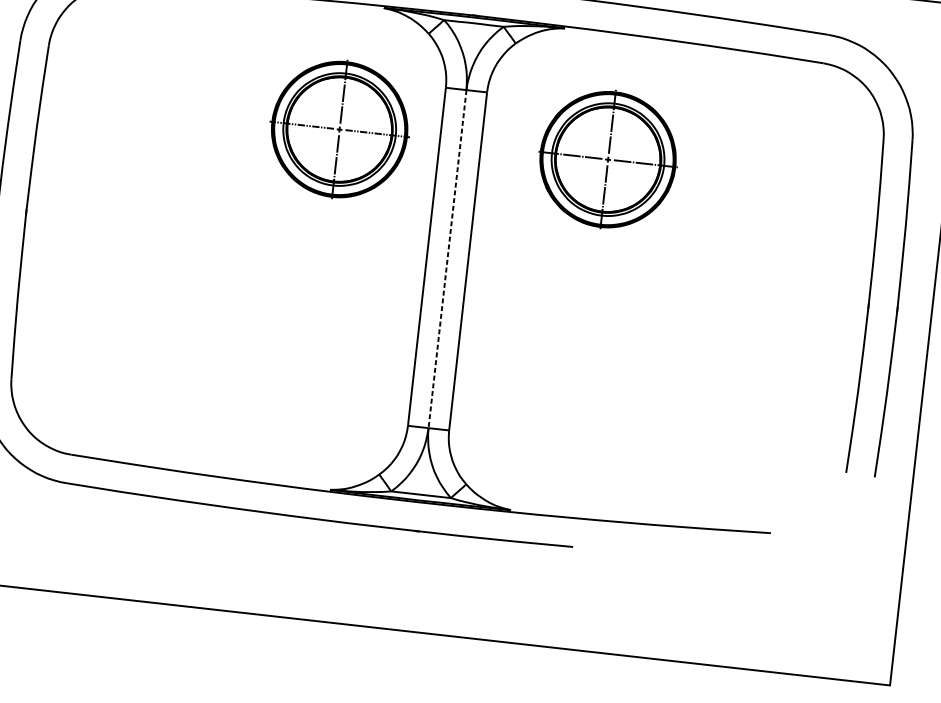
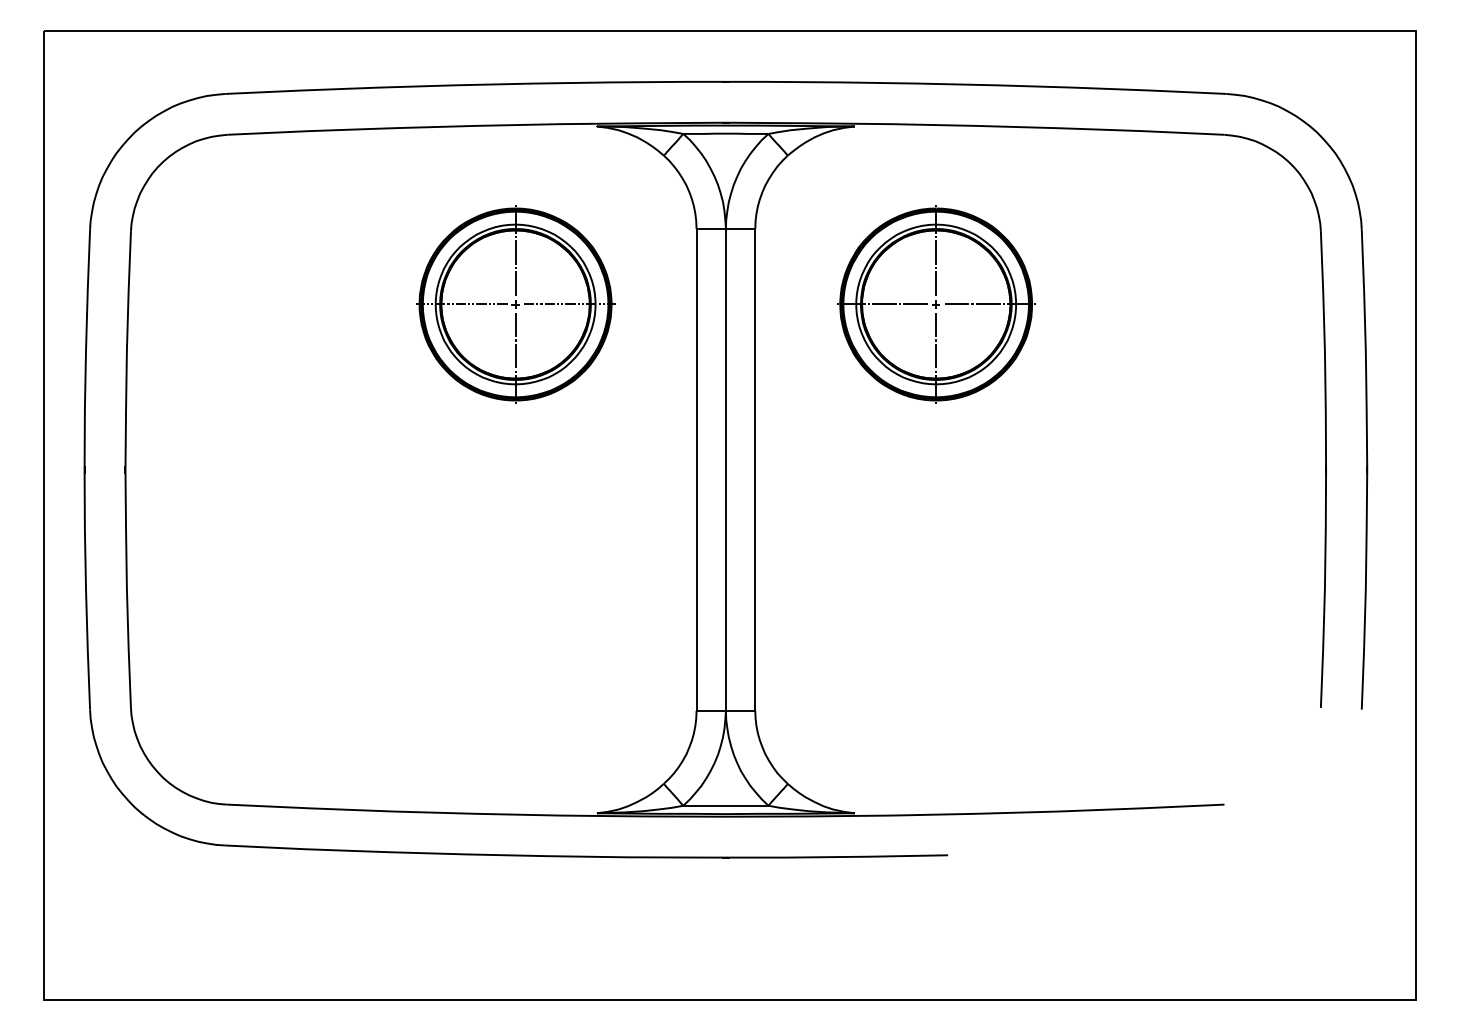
part: (339, 129) -> (515, 304), moved
line: (447, 258) -> (725, 469), dashed -> solid

